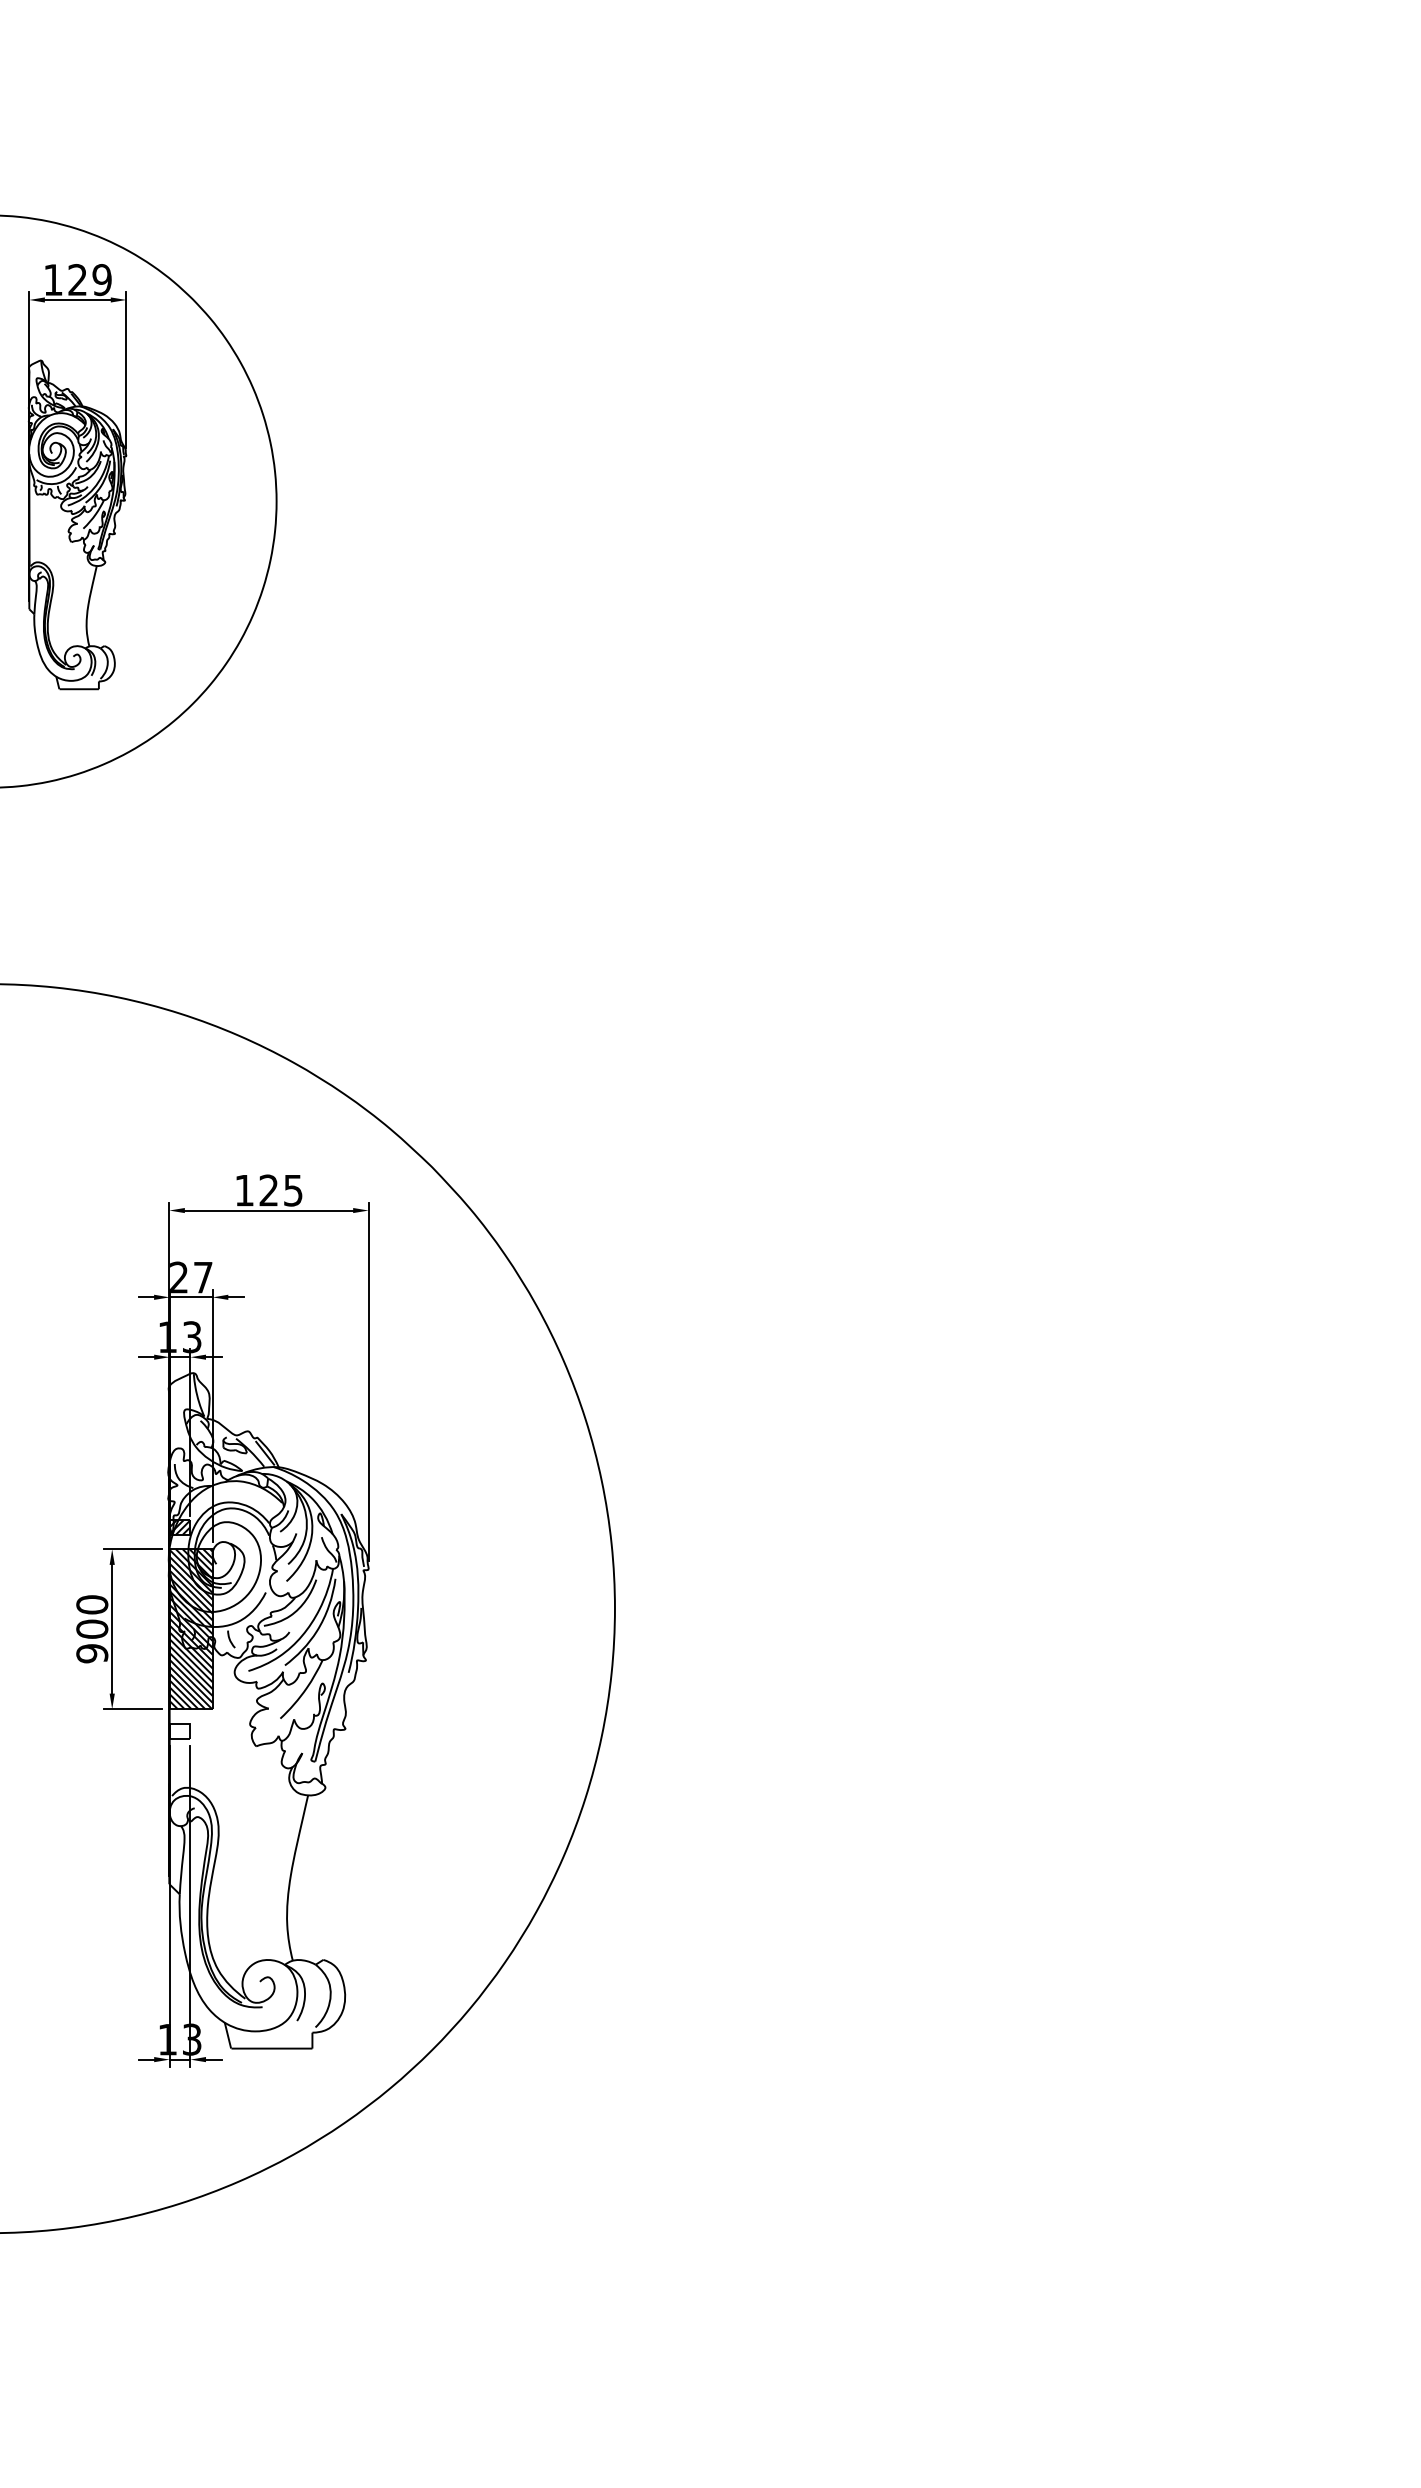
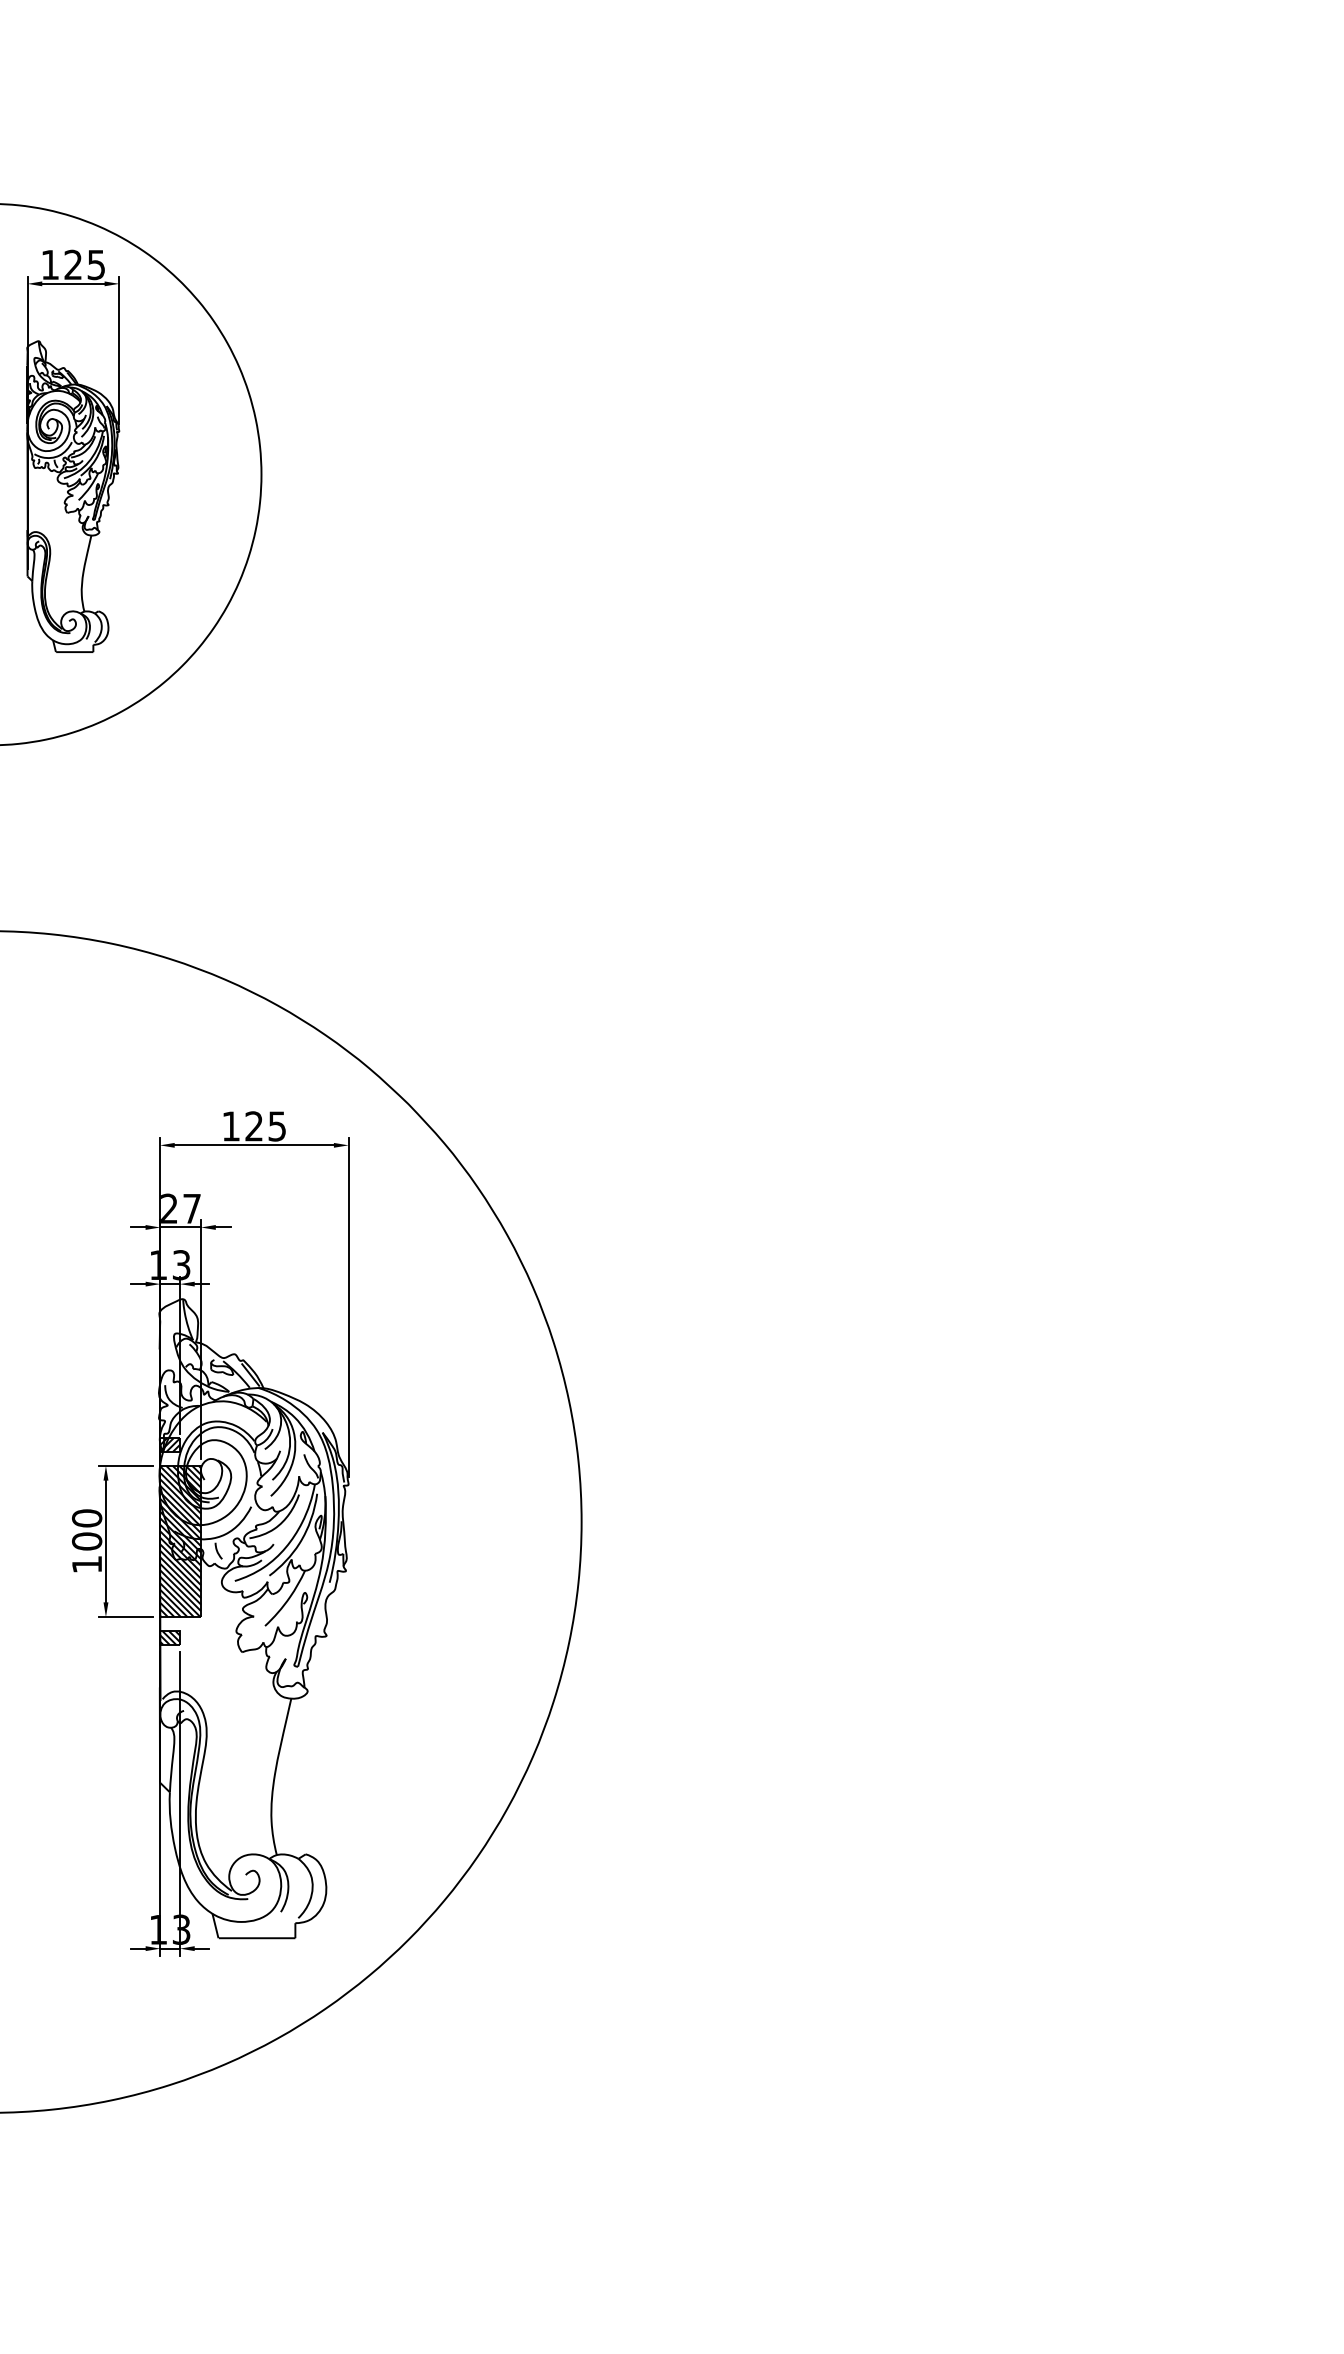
text: (101, 279) -> (95, 264), 129 -> 125
text: (92, 1653) -> (87, 1564), 900 -> 100
hatch: (179, 1731) -> (169, 1638), added

